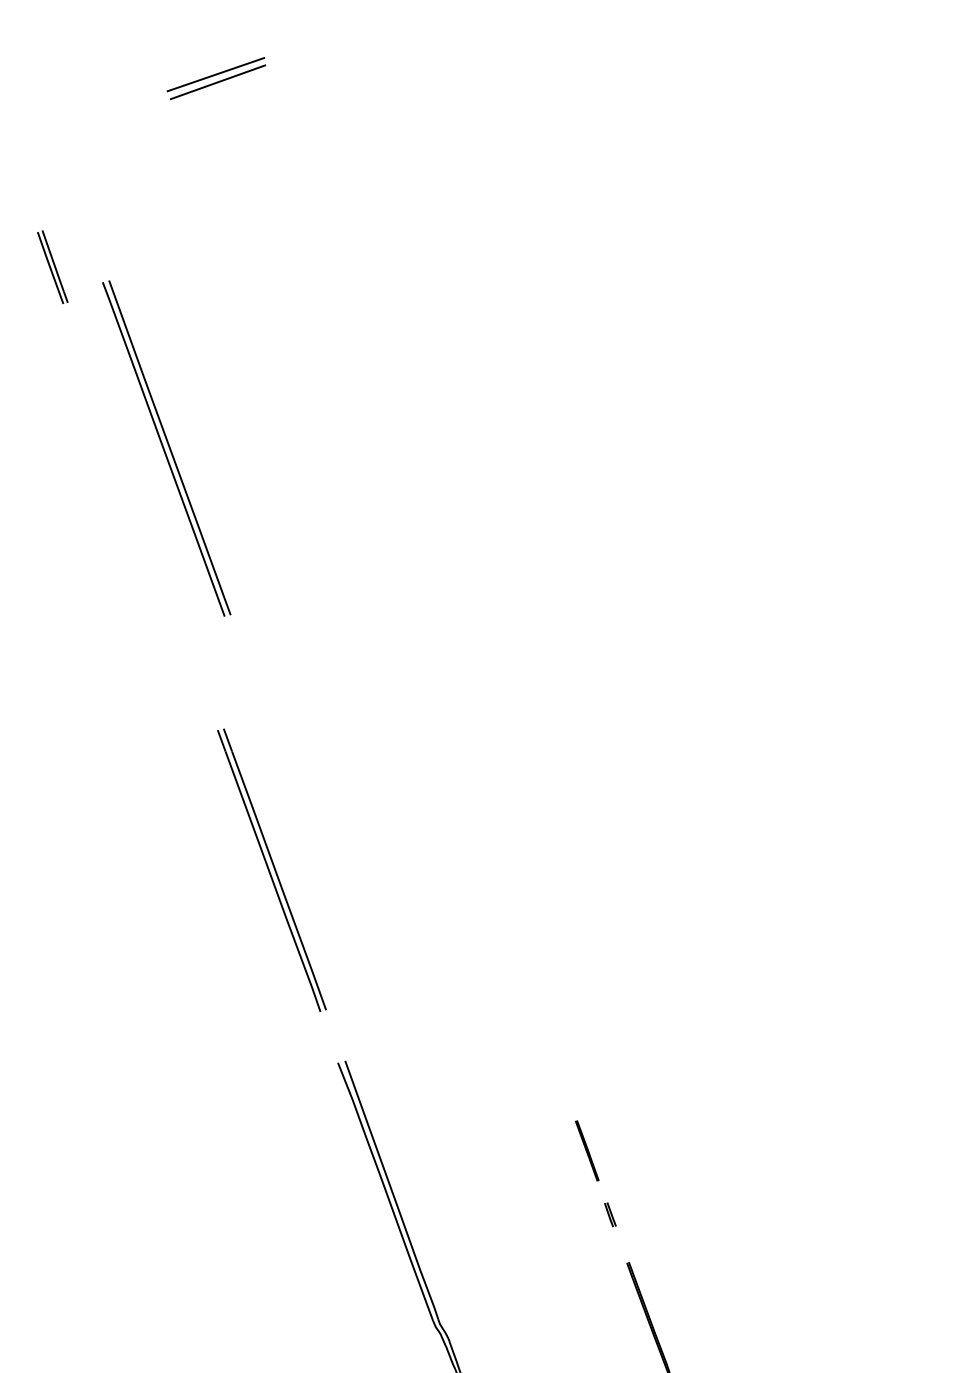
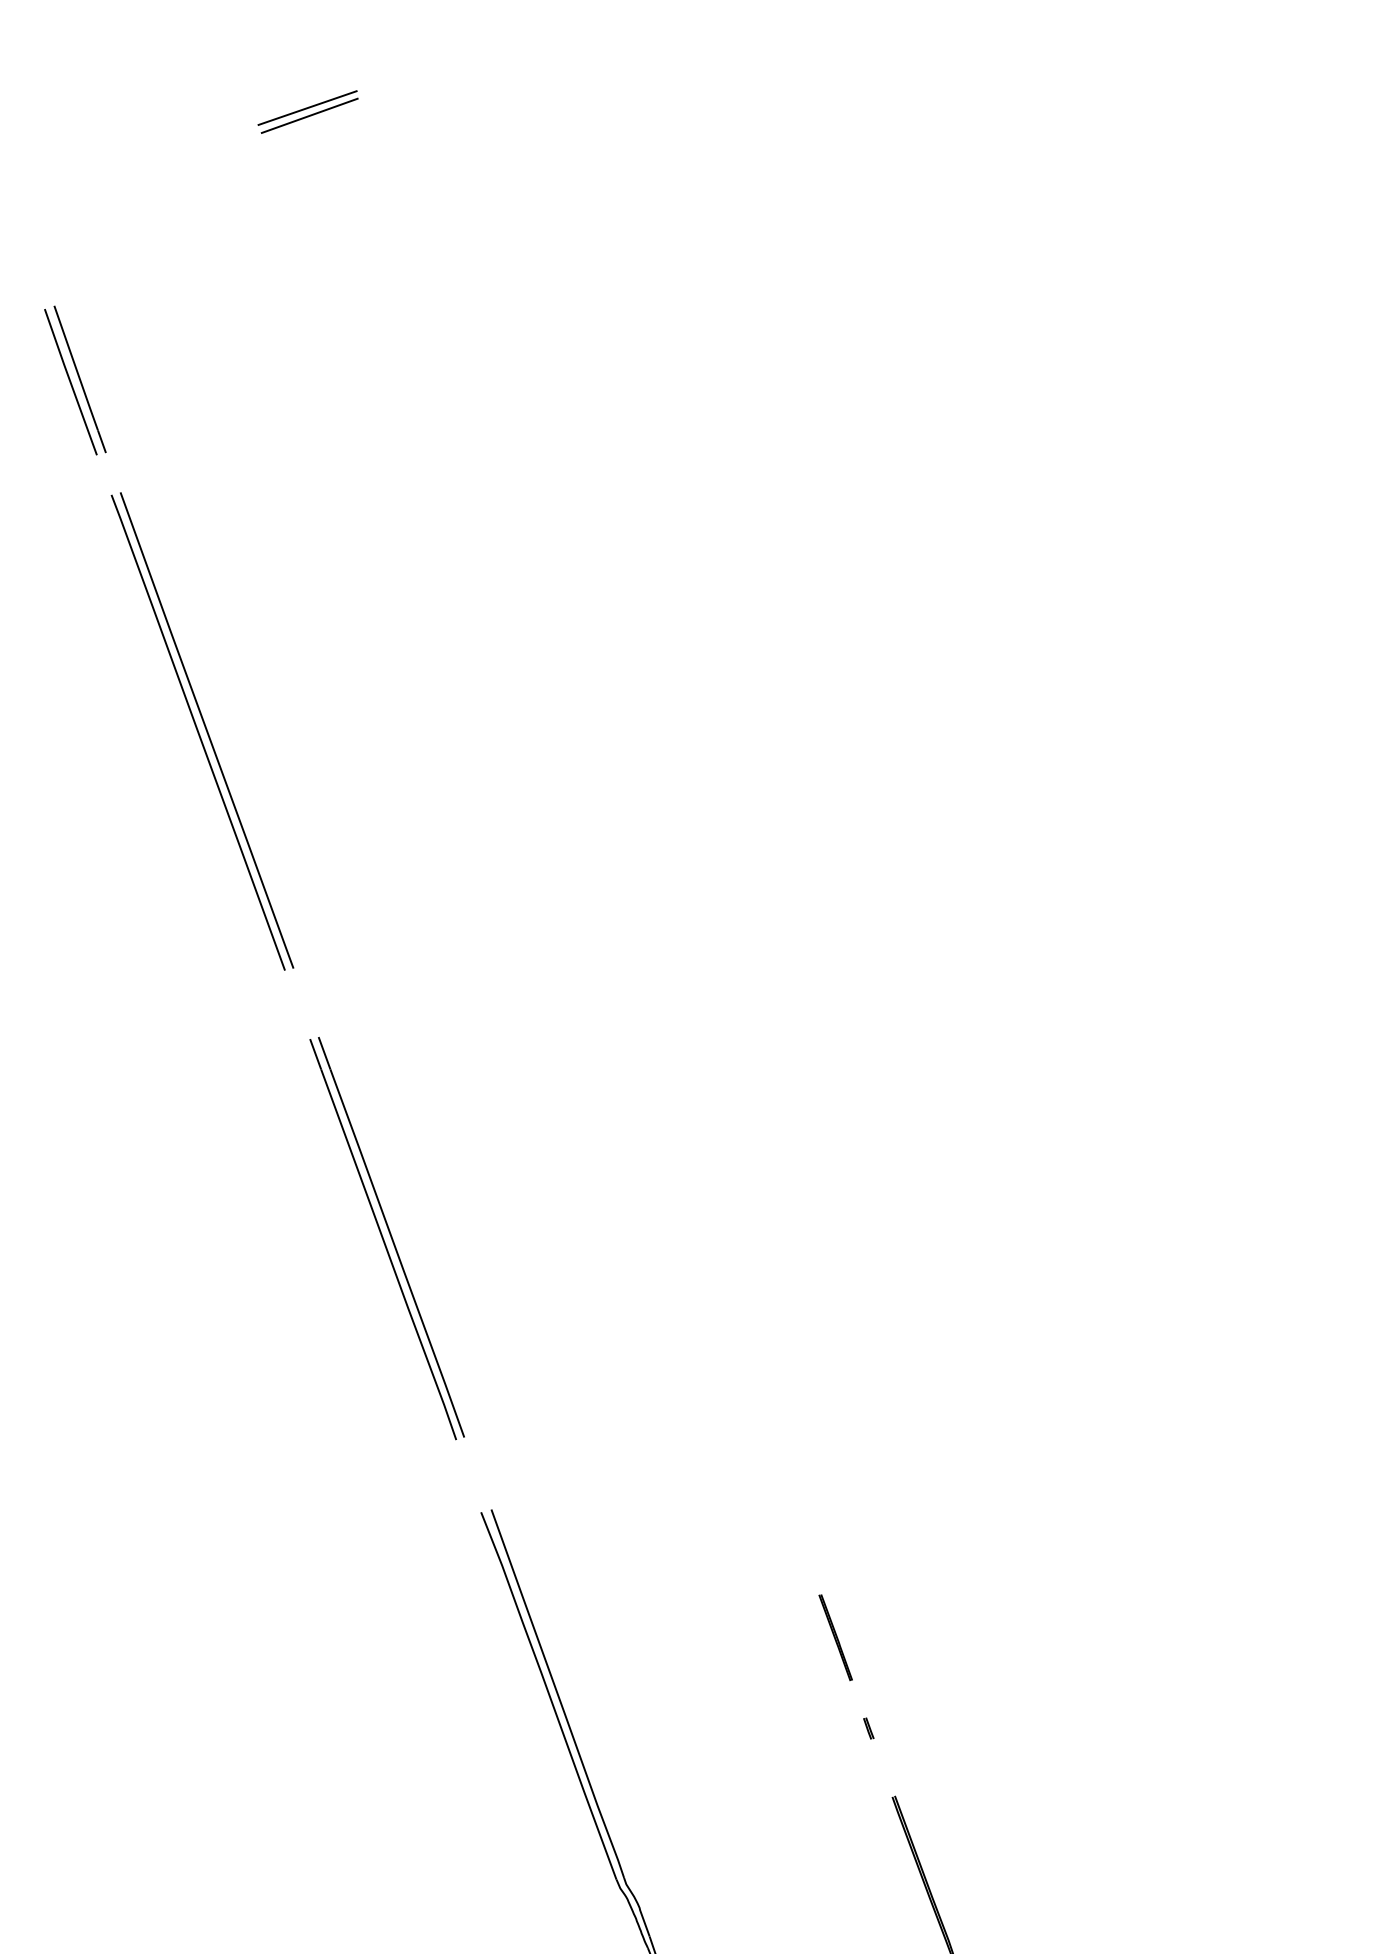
part: (215, 78) -> (307, 111), size x0.71
part: (52, 267) -> (75, 380), size x1.43
part: (166, 448) -> (202, 731), moved
part: (610, 1214) -> (868, 1728), size x0.62

